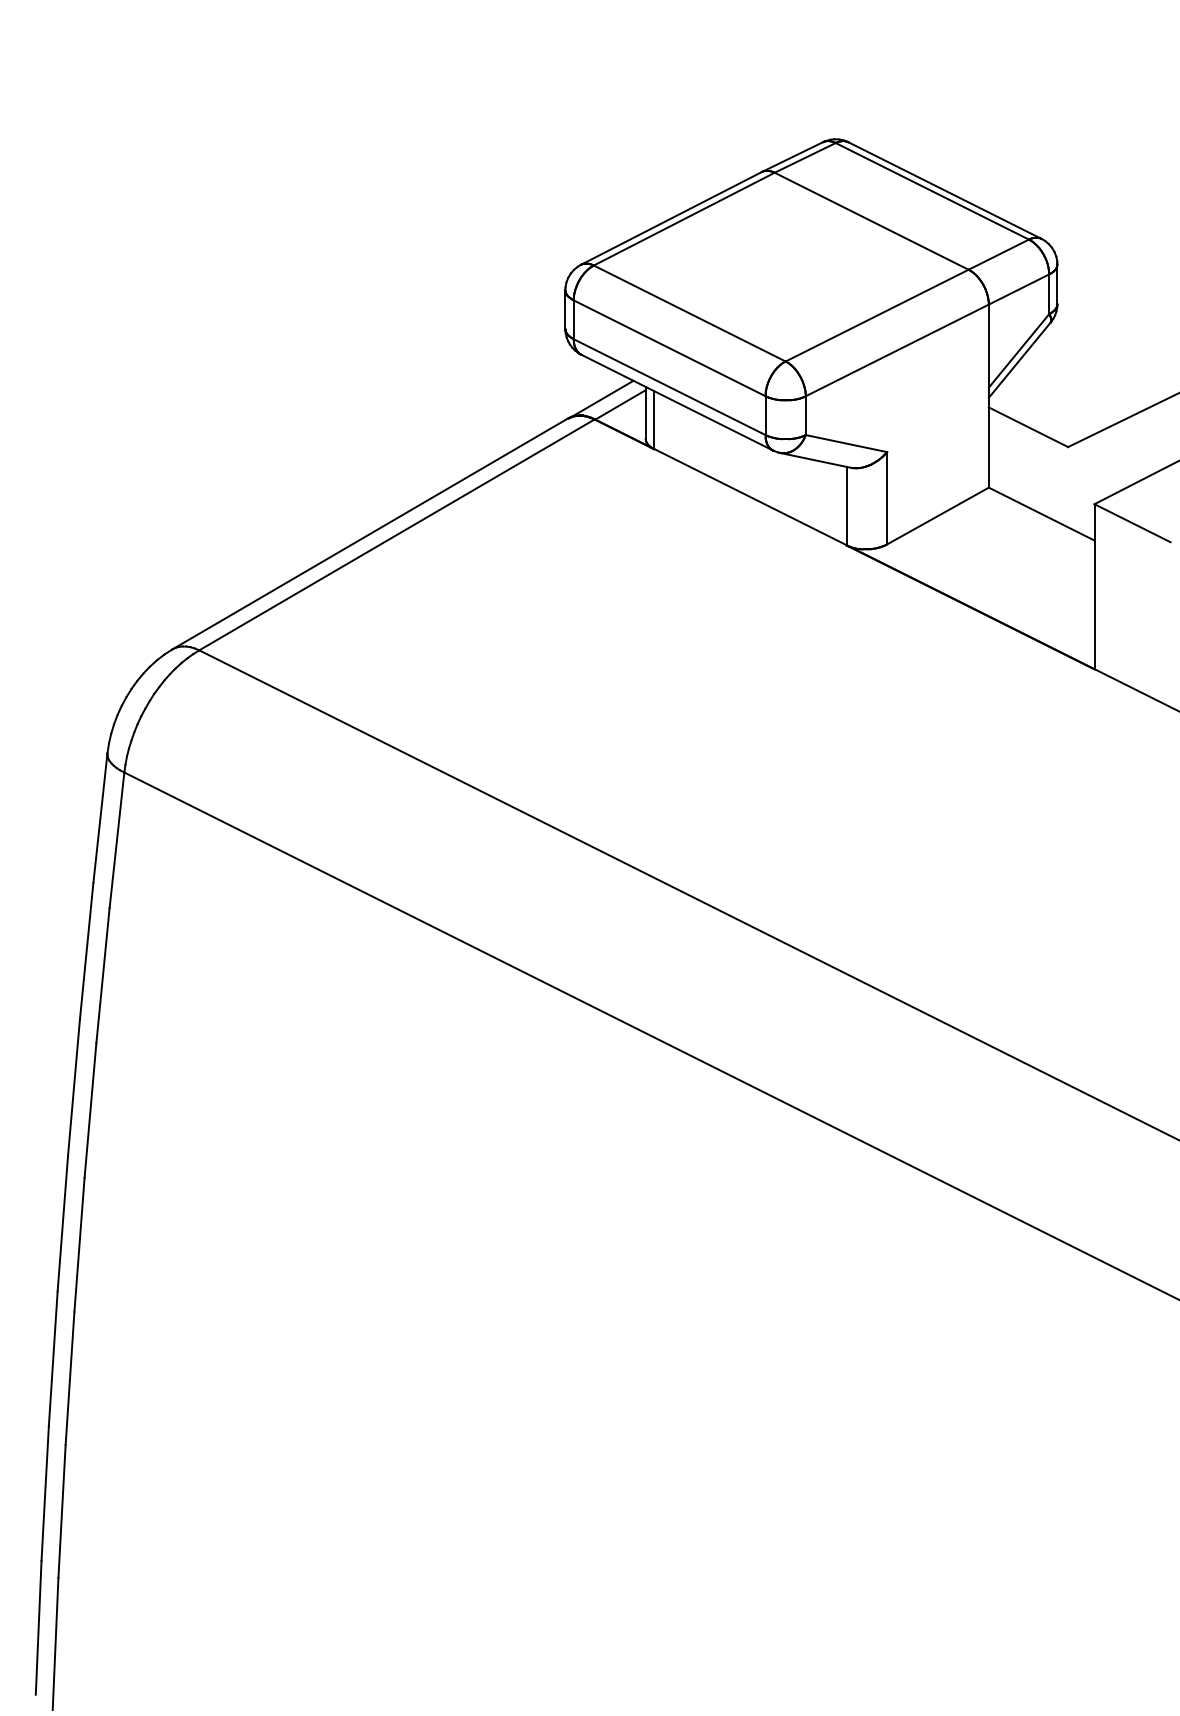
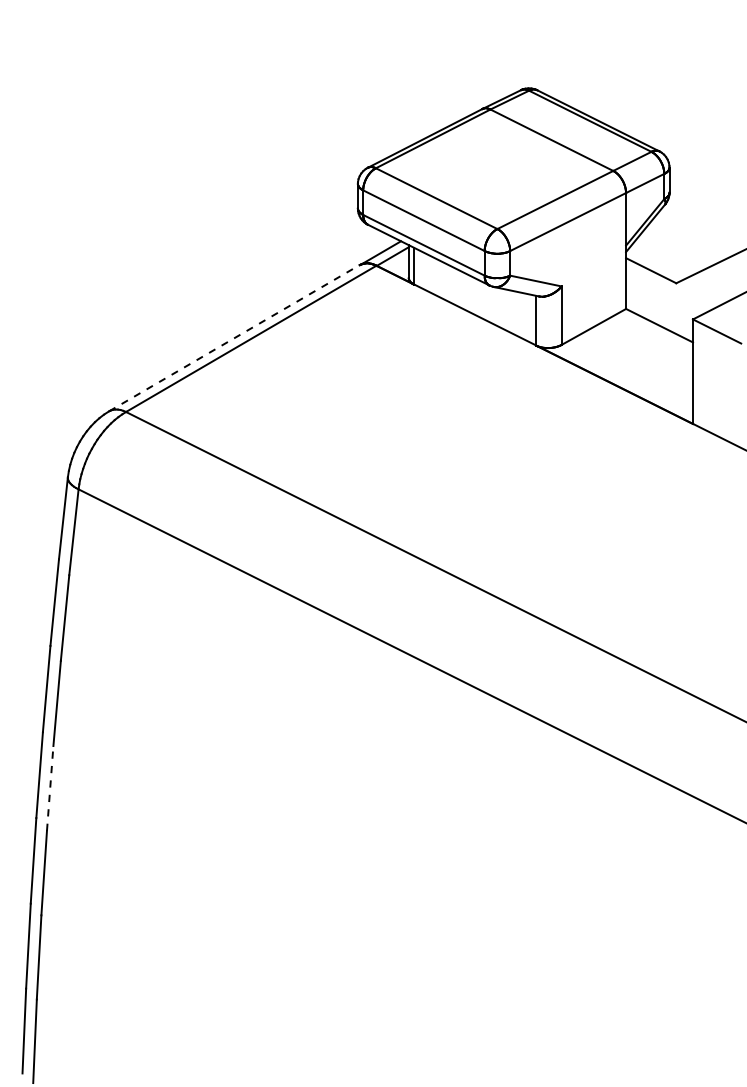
line: (370, 532) -> (234, 337), solid -> dashed
line: (79, 1244) -> (50, 788), solid -> dashed

